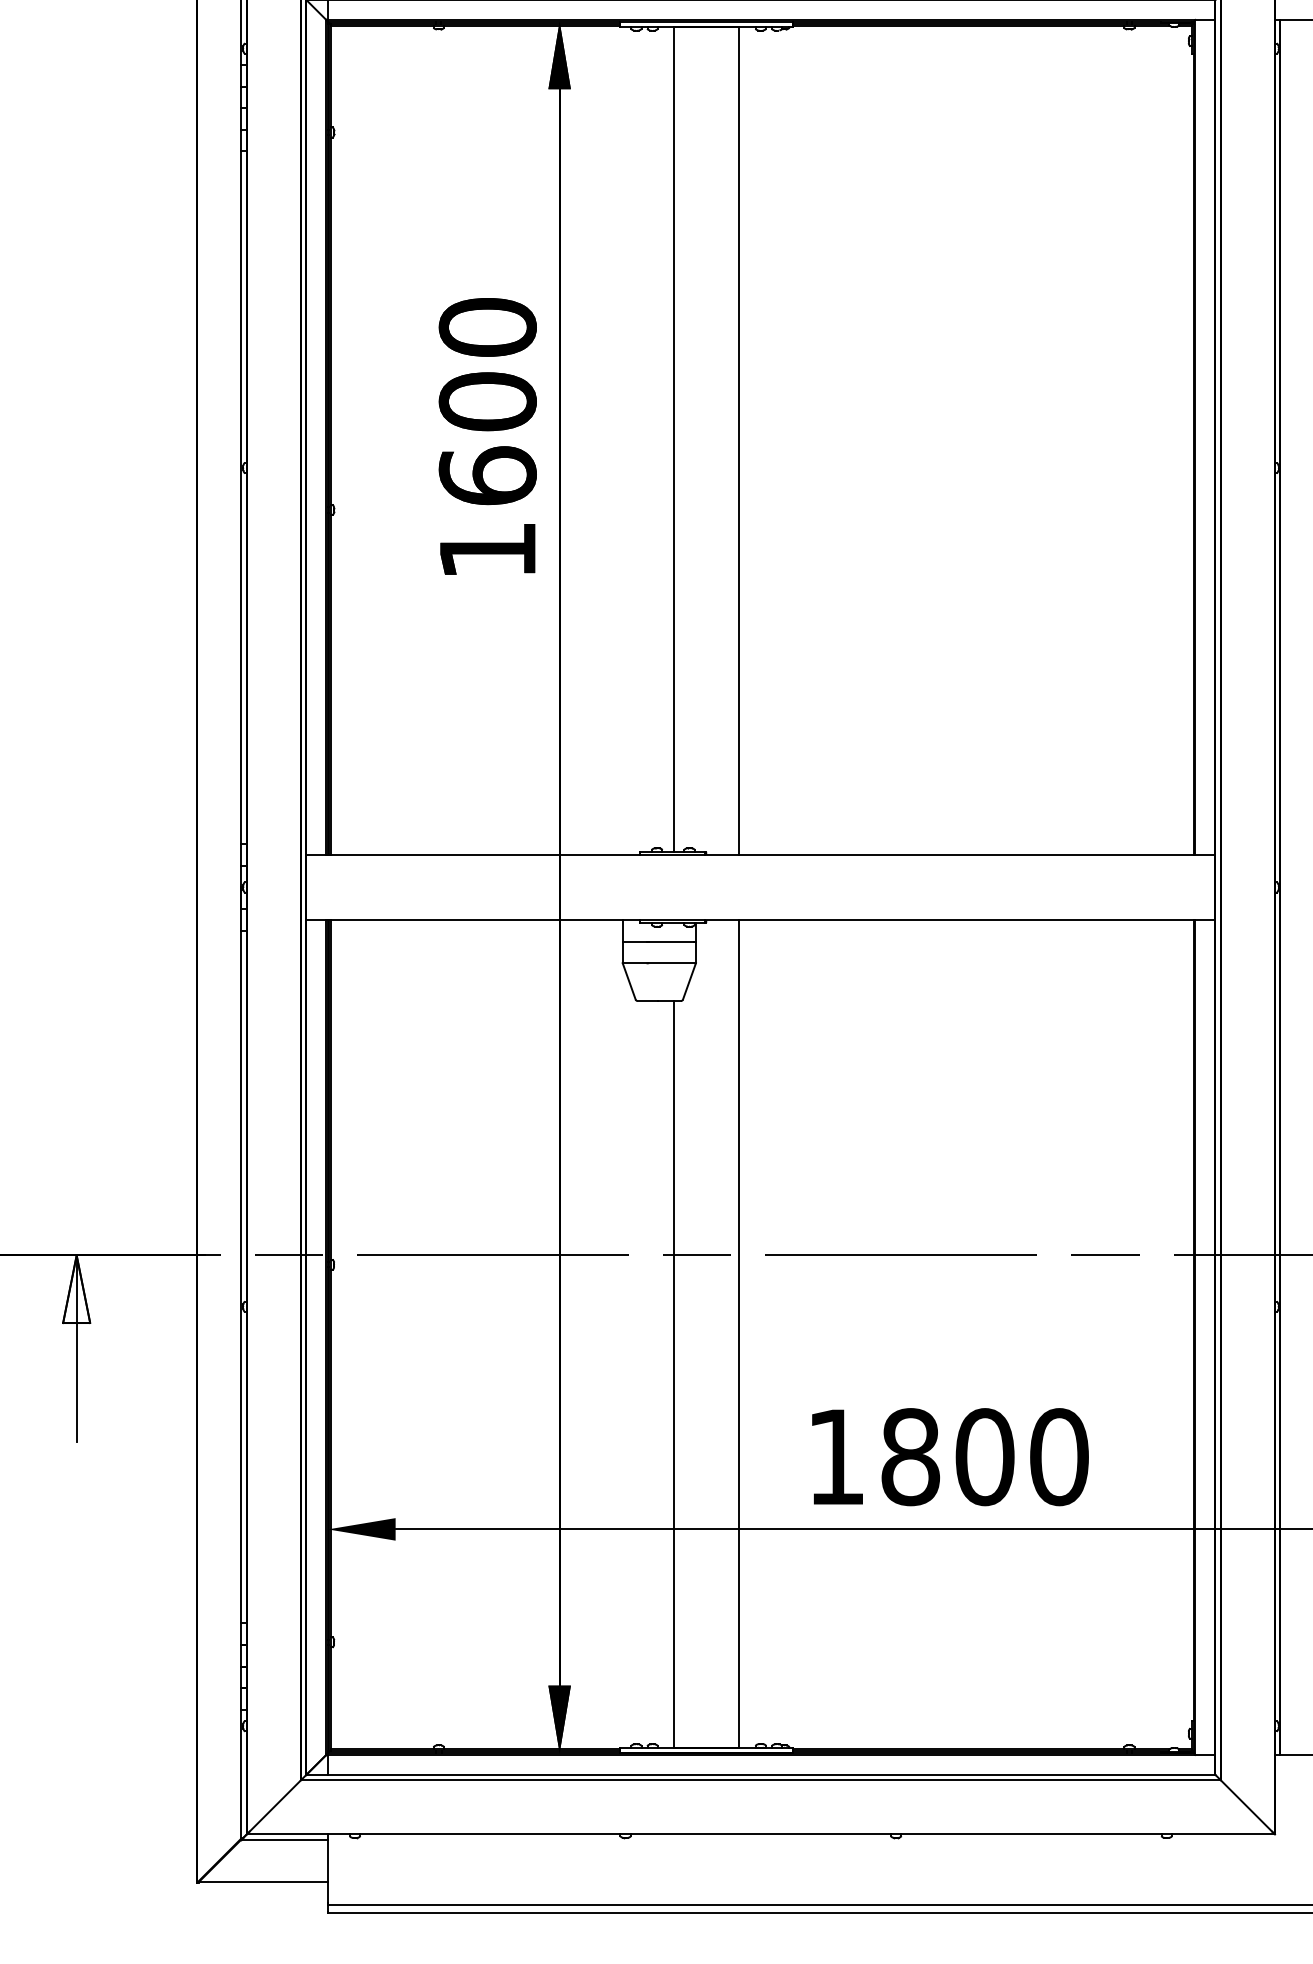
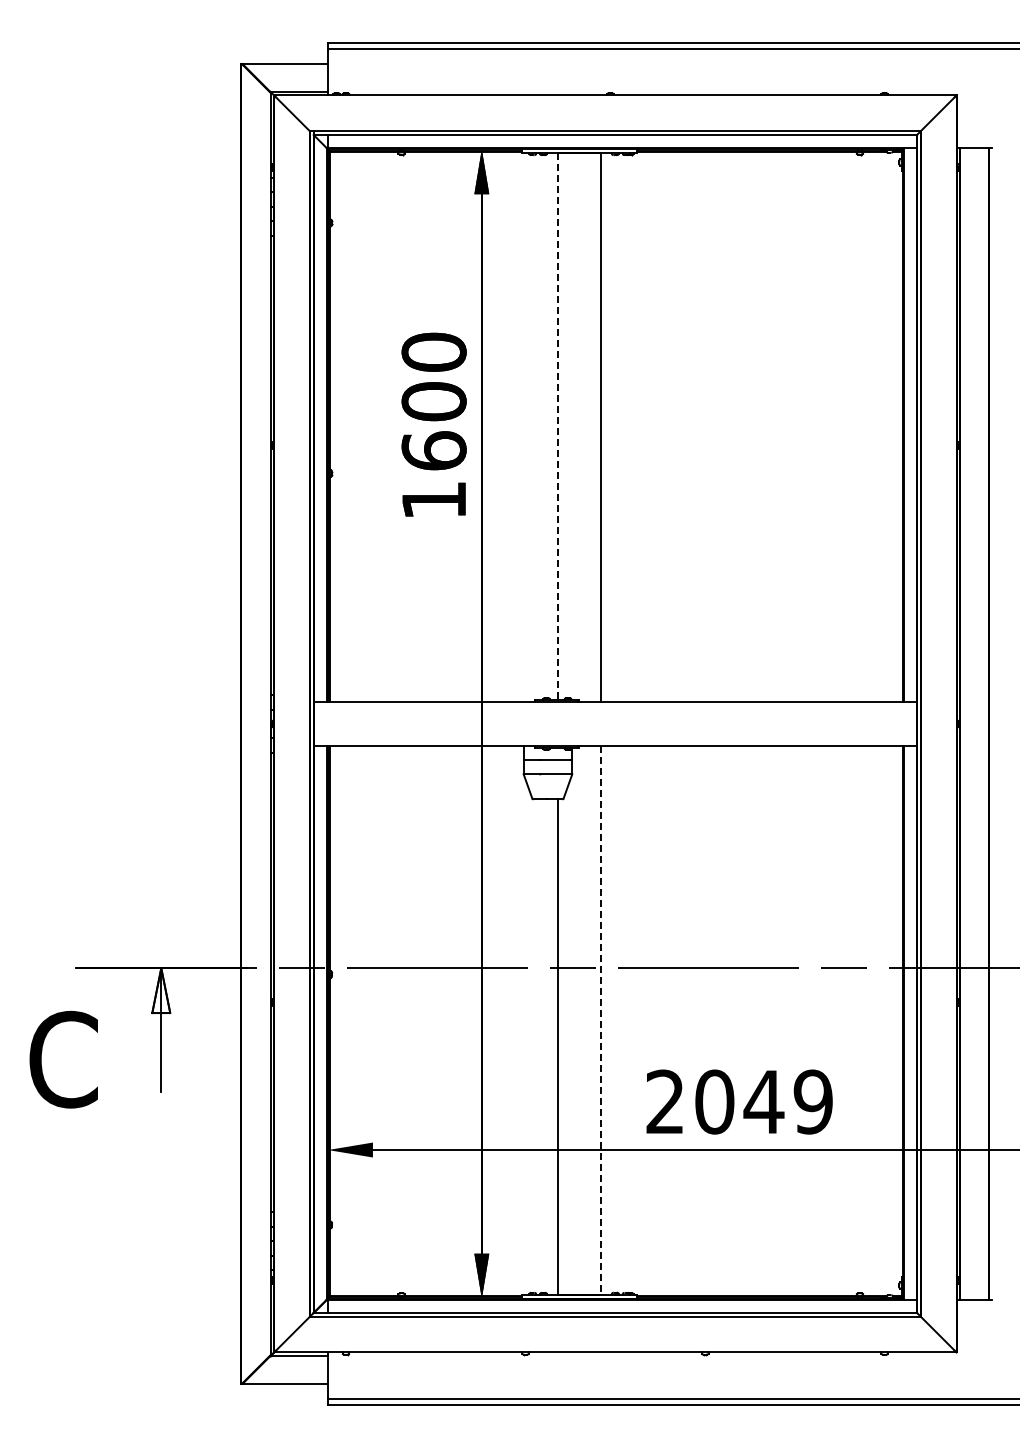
line: (673, 439) -> (557, 426), solid -> dashed
line: (739, 1334) -> (601, 1020), solid -> dashed
text: (947, 1456) -> (739, 1101), 1800 -> 2049

